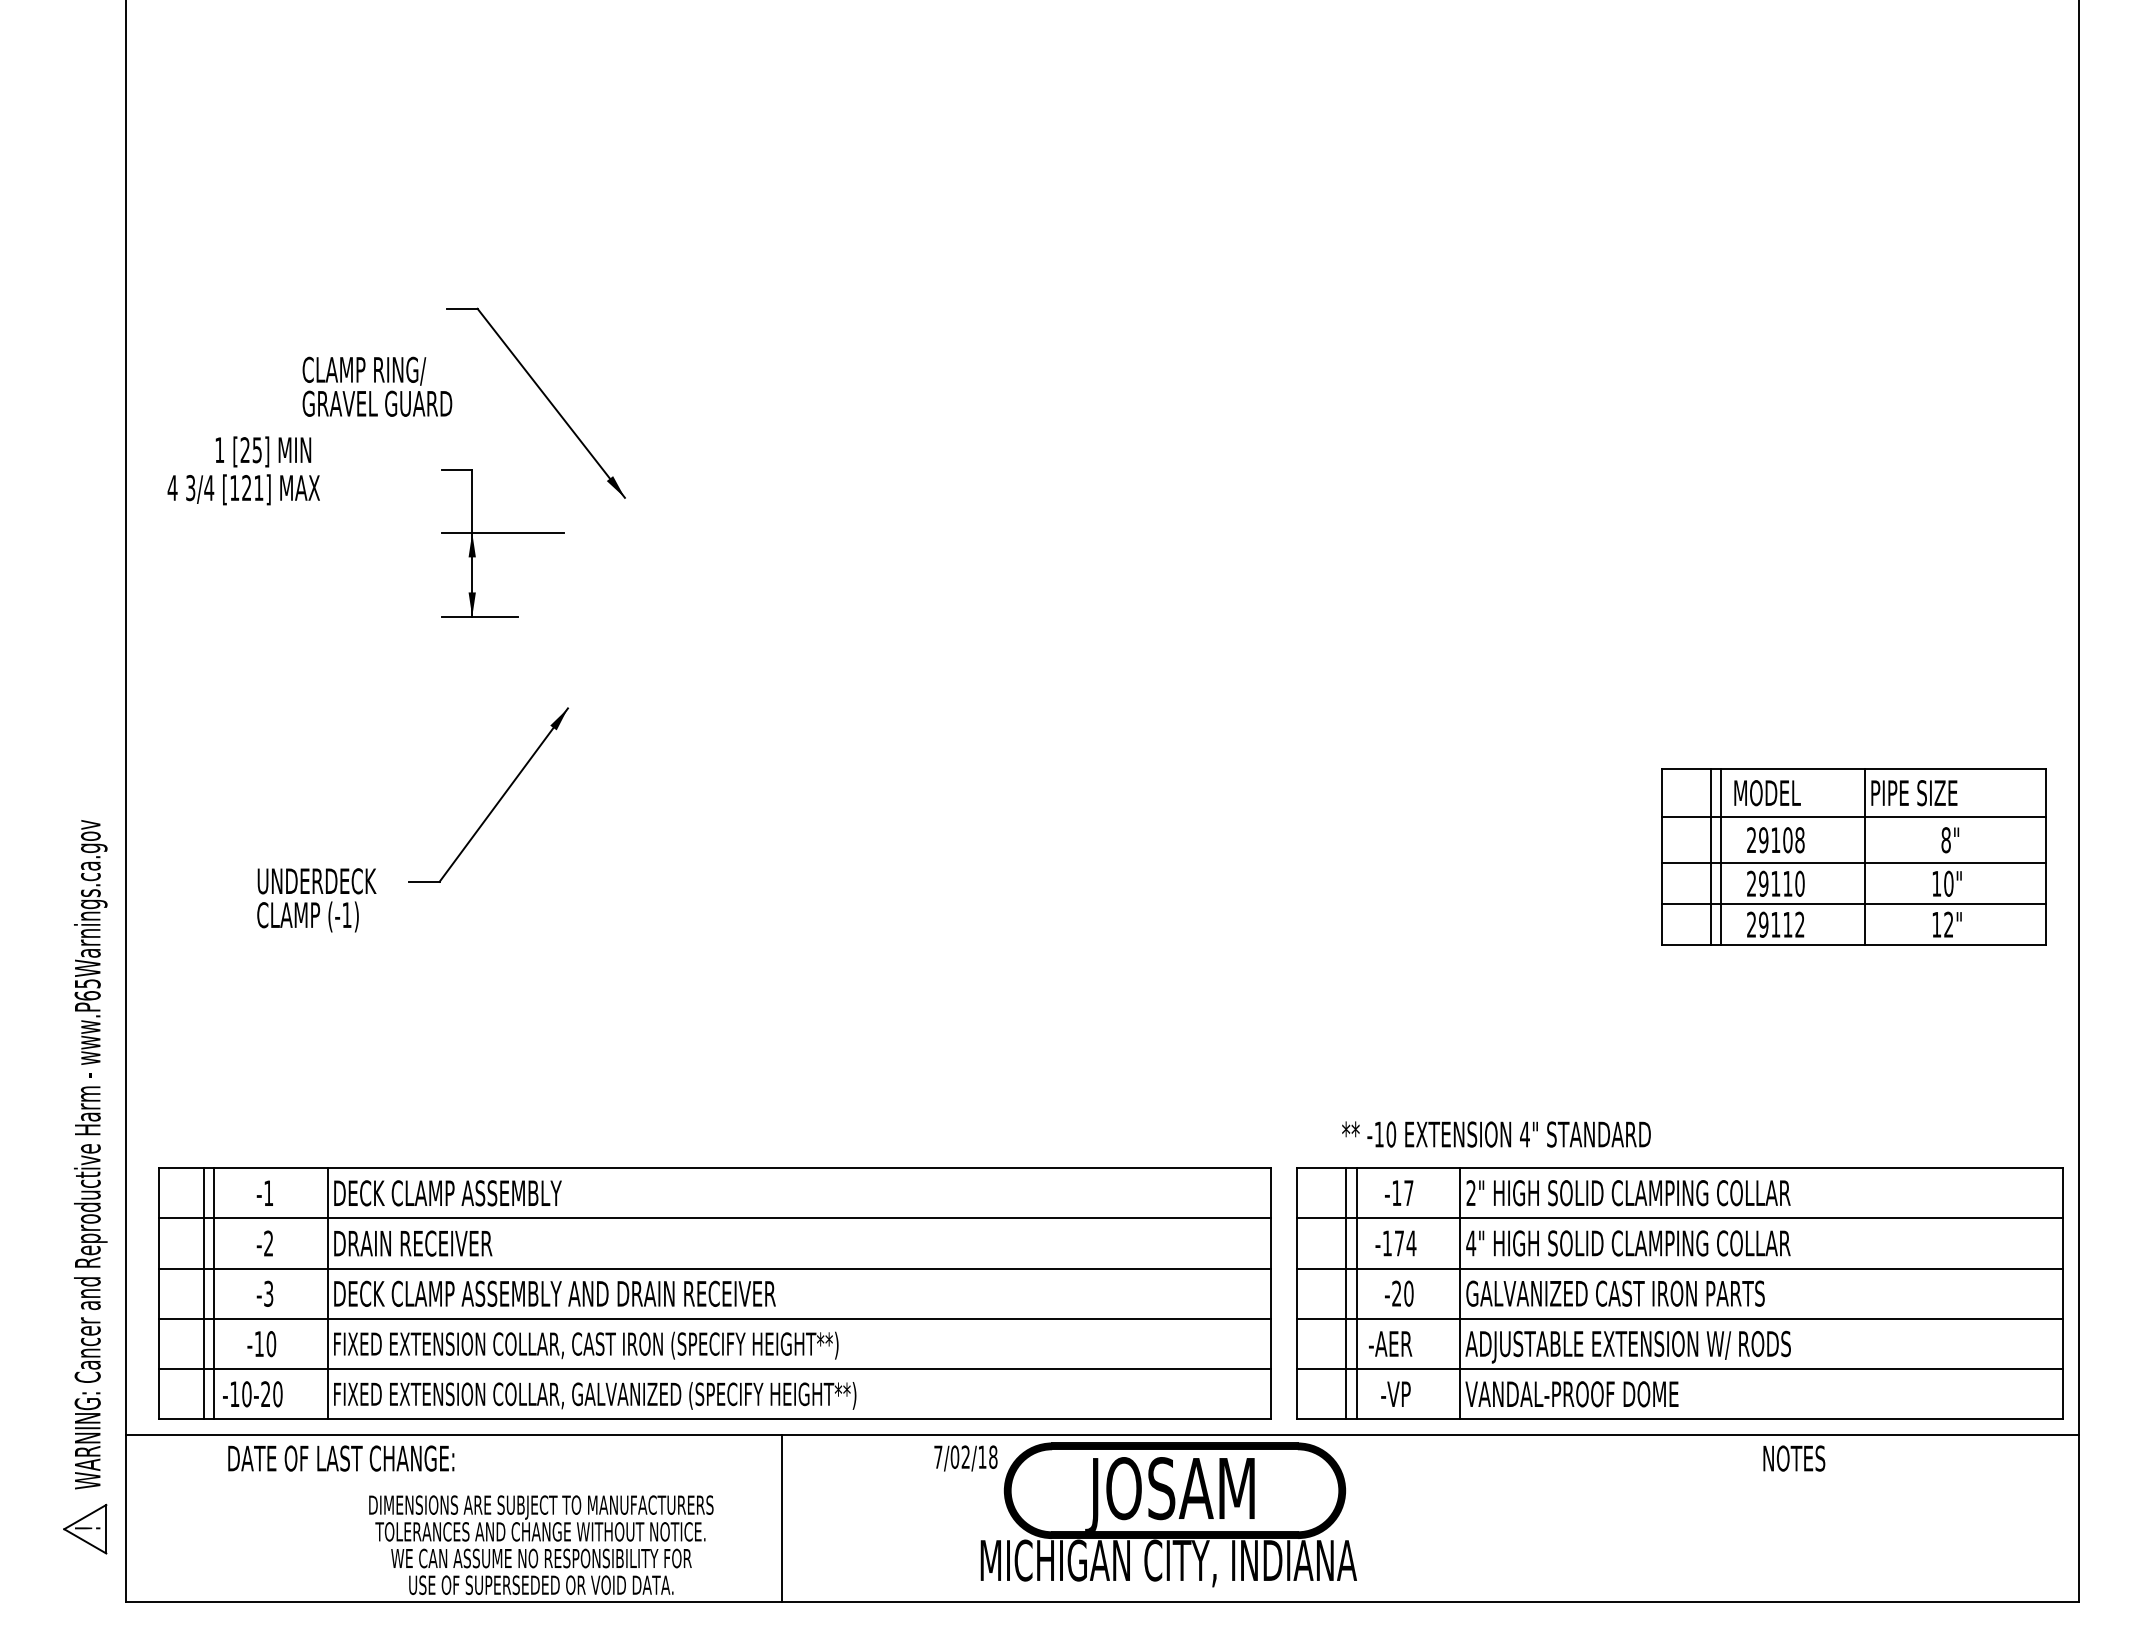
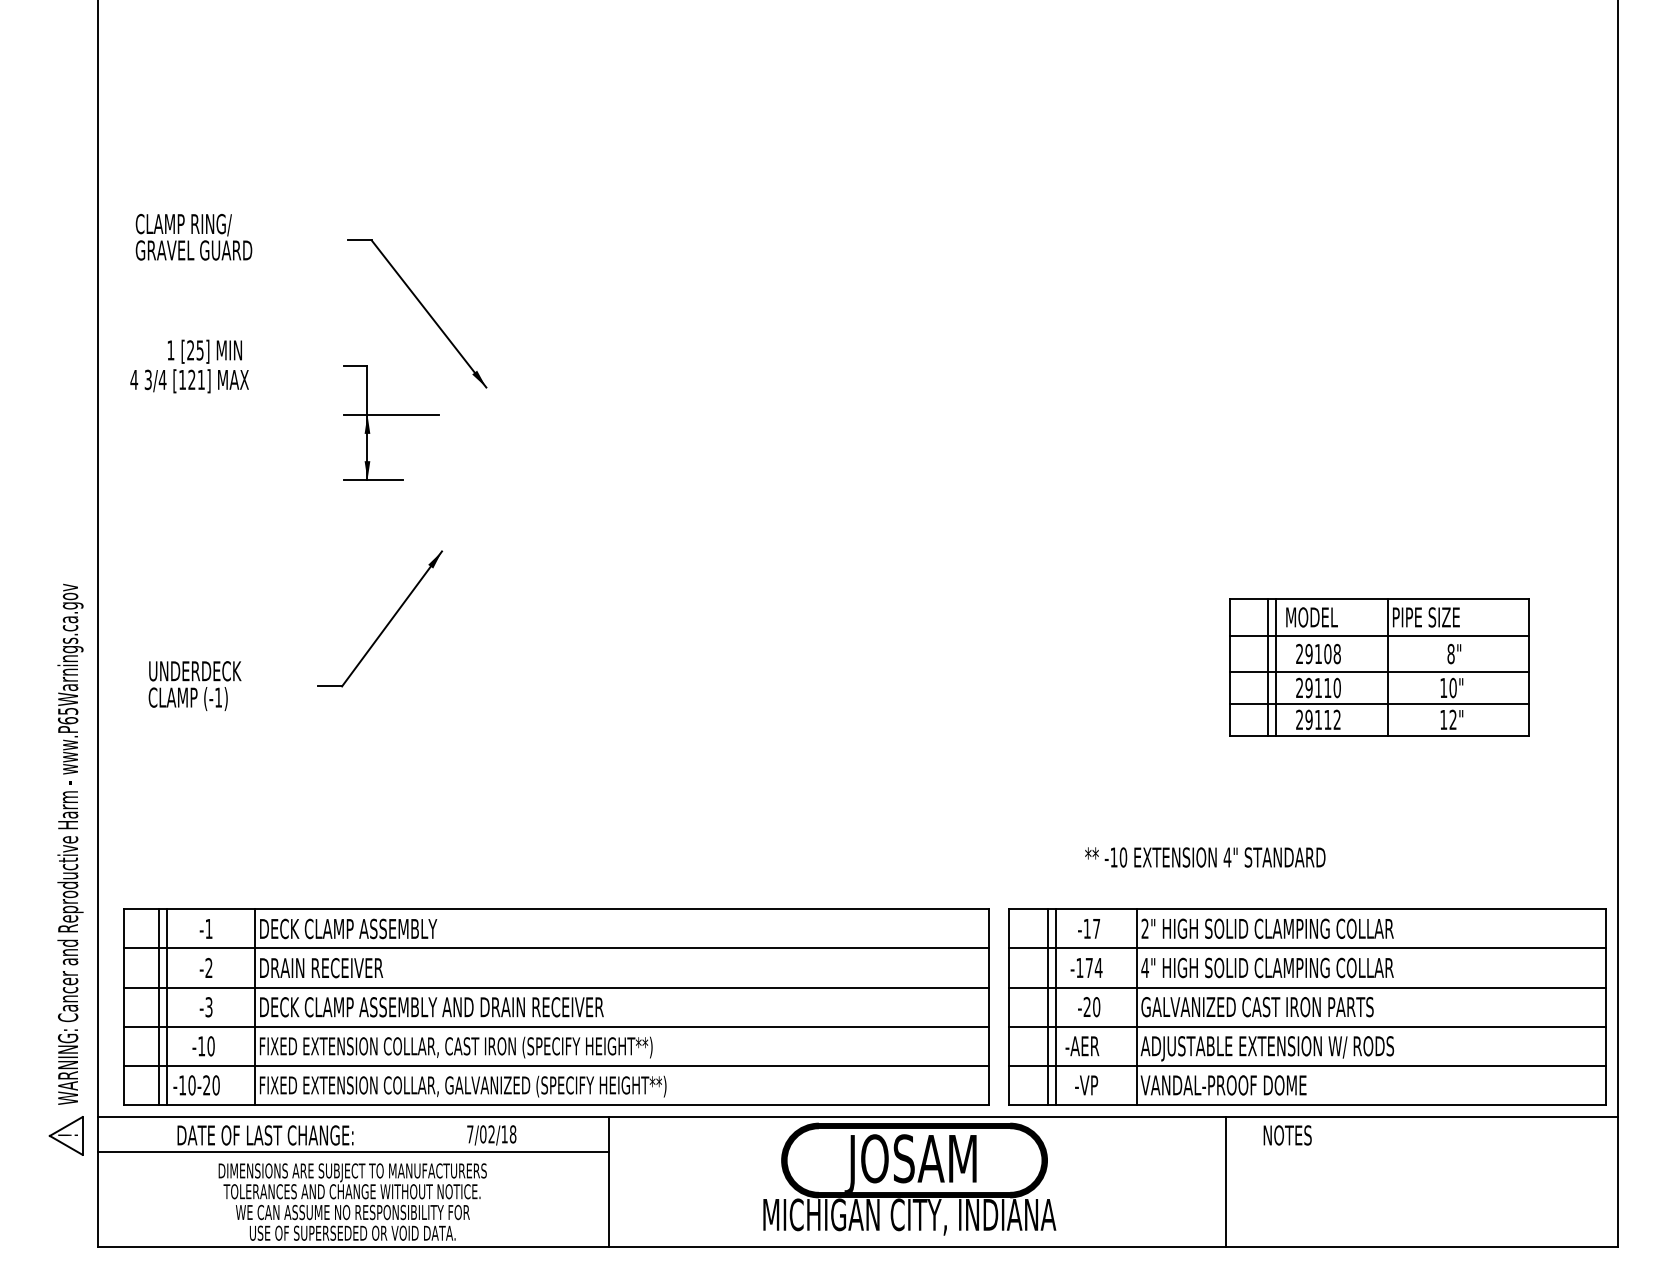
text: (377, 386) -> (194, 237), moved
part: (1853, 856) -> (1378, 666), moved
text: (316, 900) -> (194, 686), moved
text: (1496, 1134) -> (1205, 857), moved
part: (85, 1187) -> (66, 869), moved
text: (965, 1458) -> (491, 1135), moved
text: (1794, 1458) -> (1287, 1135), moved
line: (454, 1480) -> (353, 1152), added
line: (1575, 1518) -> (1226, 1182), added
text: (541, 1544) -> (352, 1201), moved

